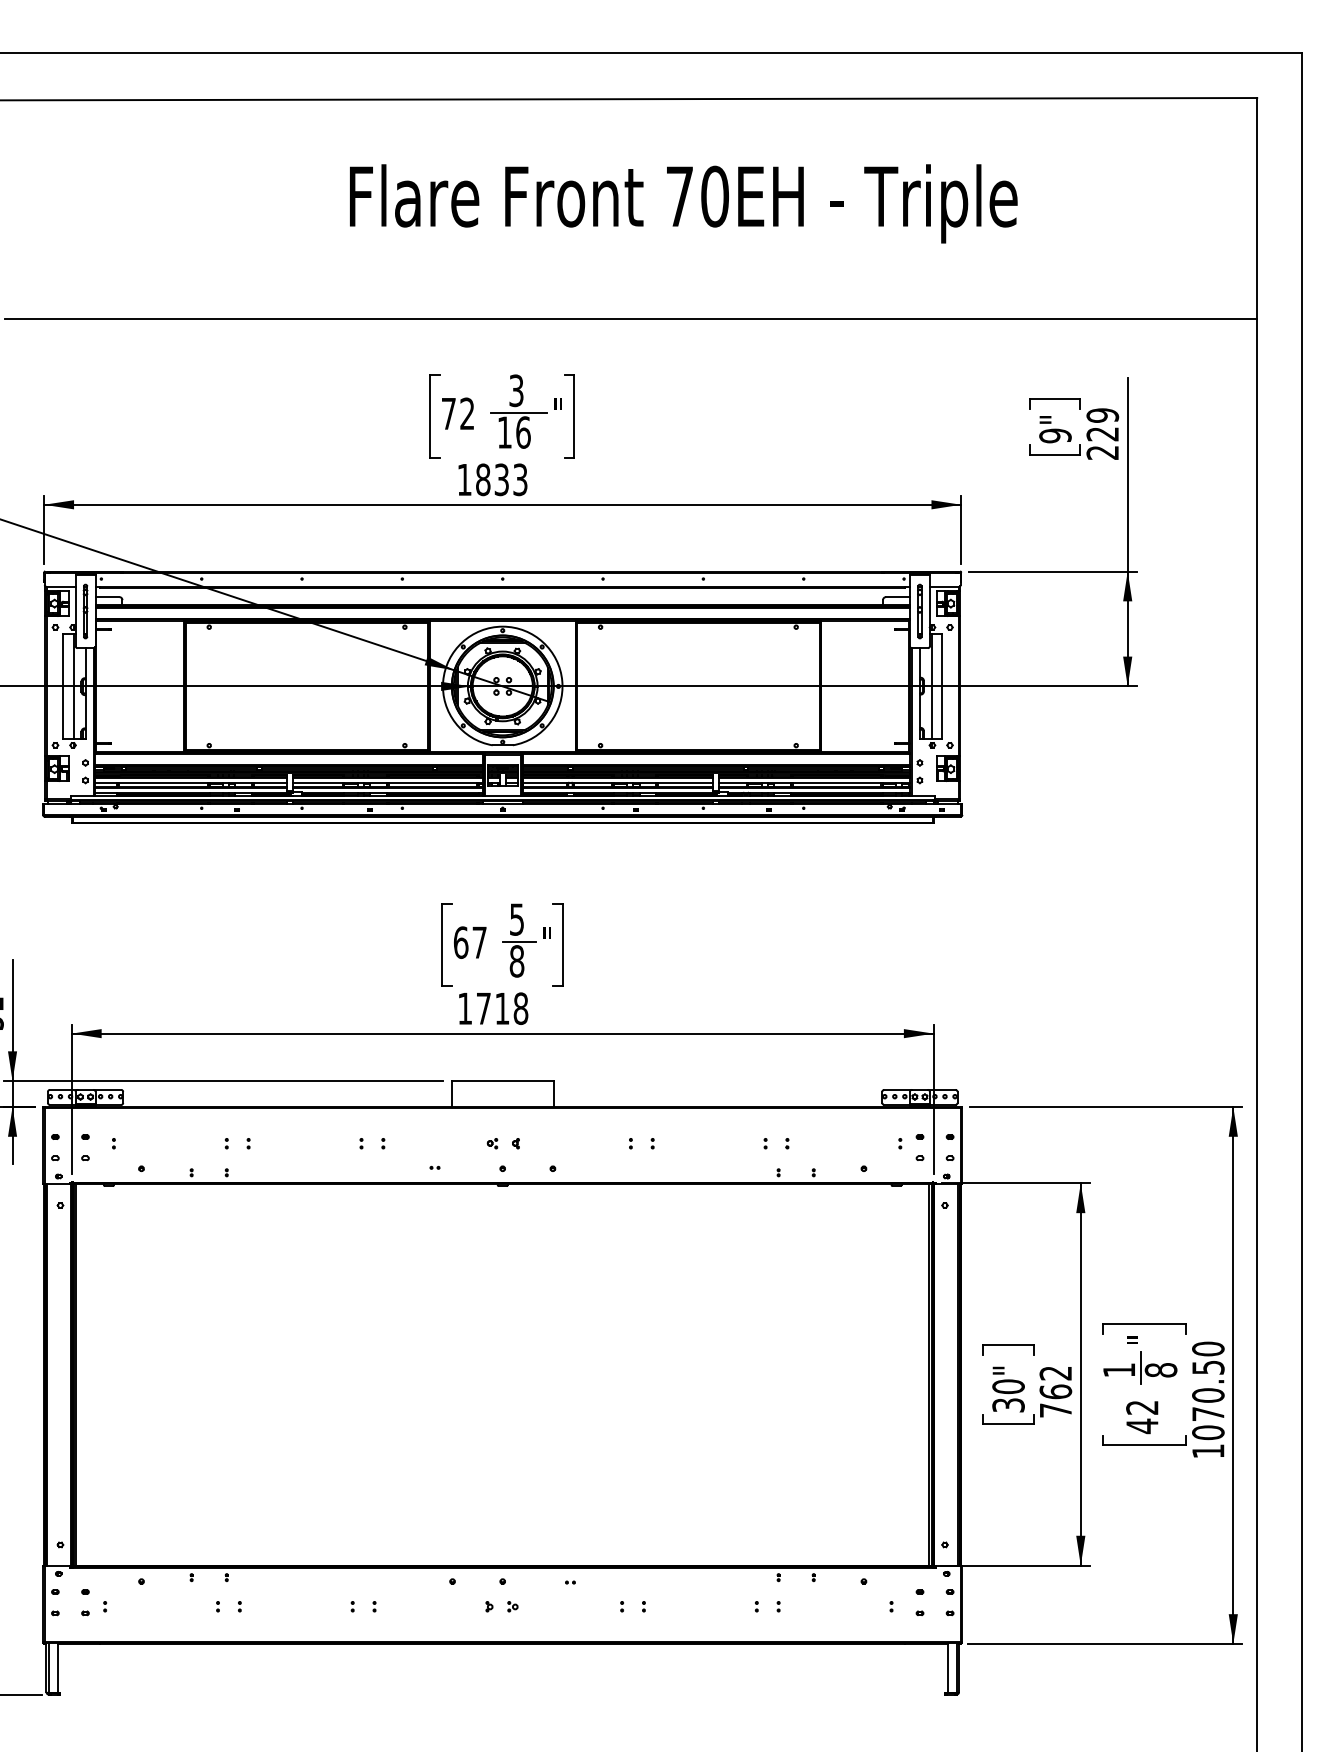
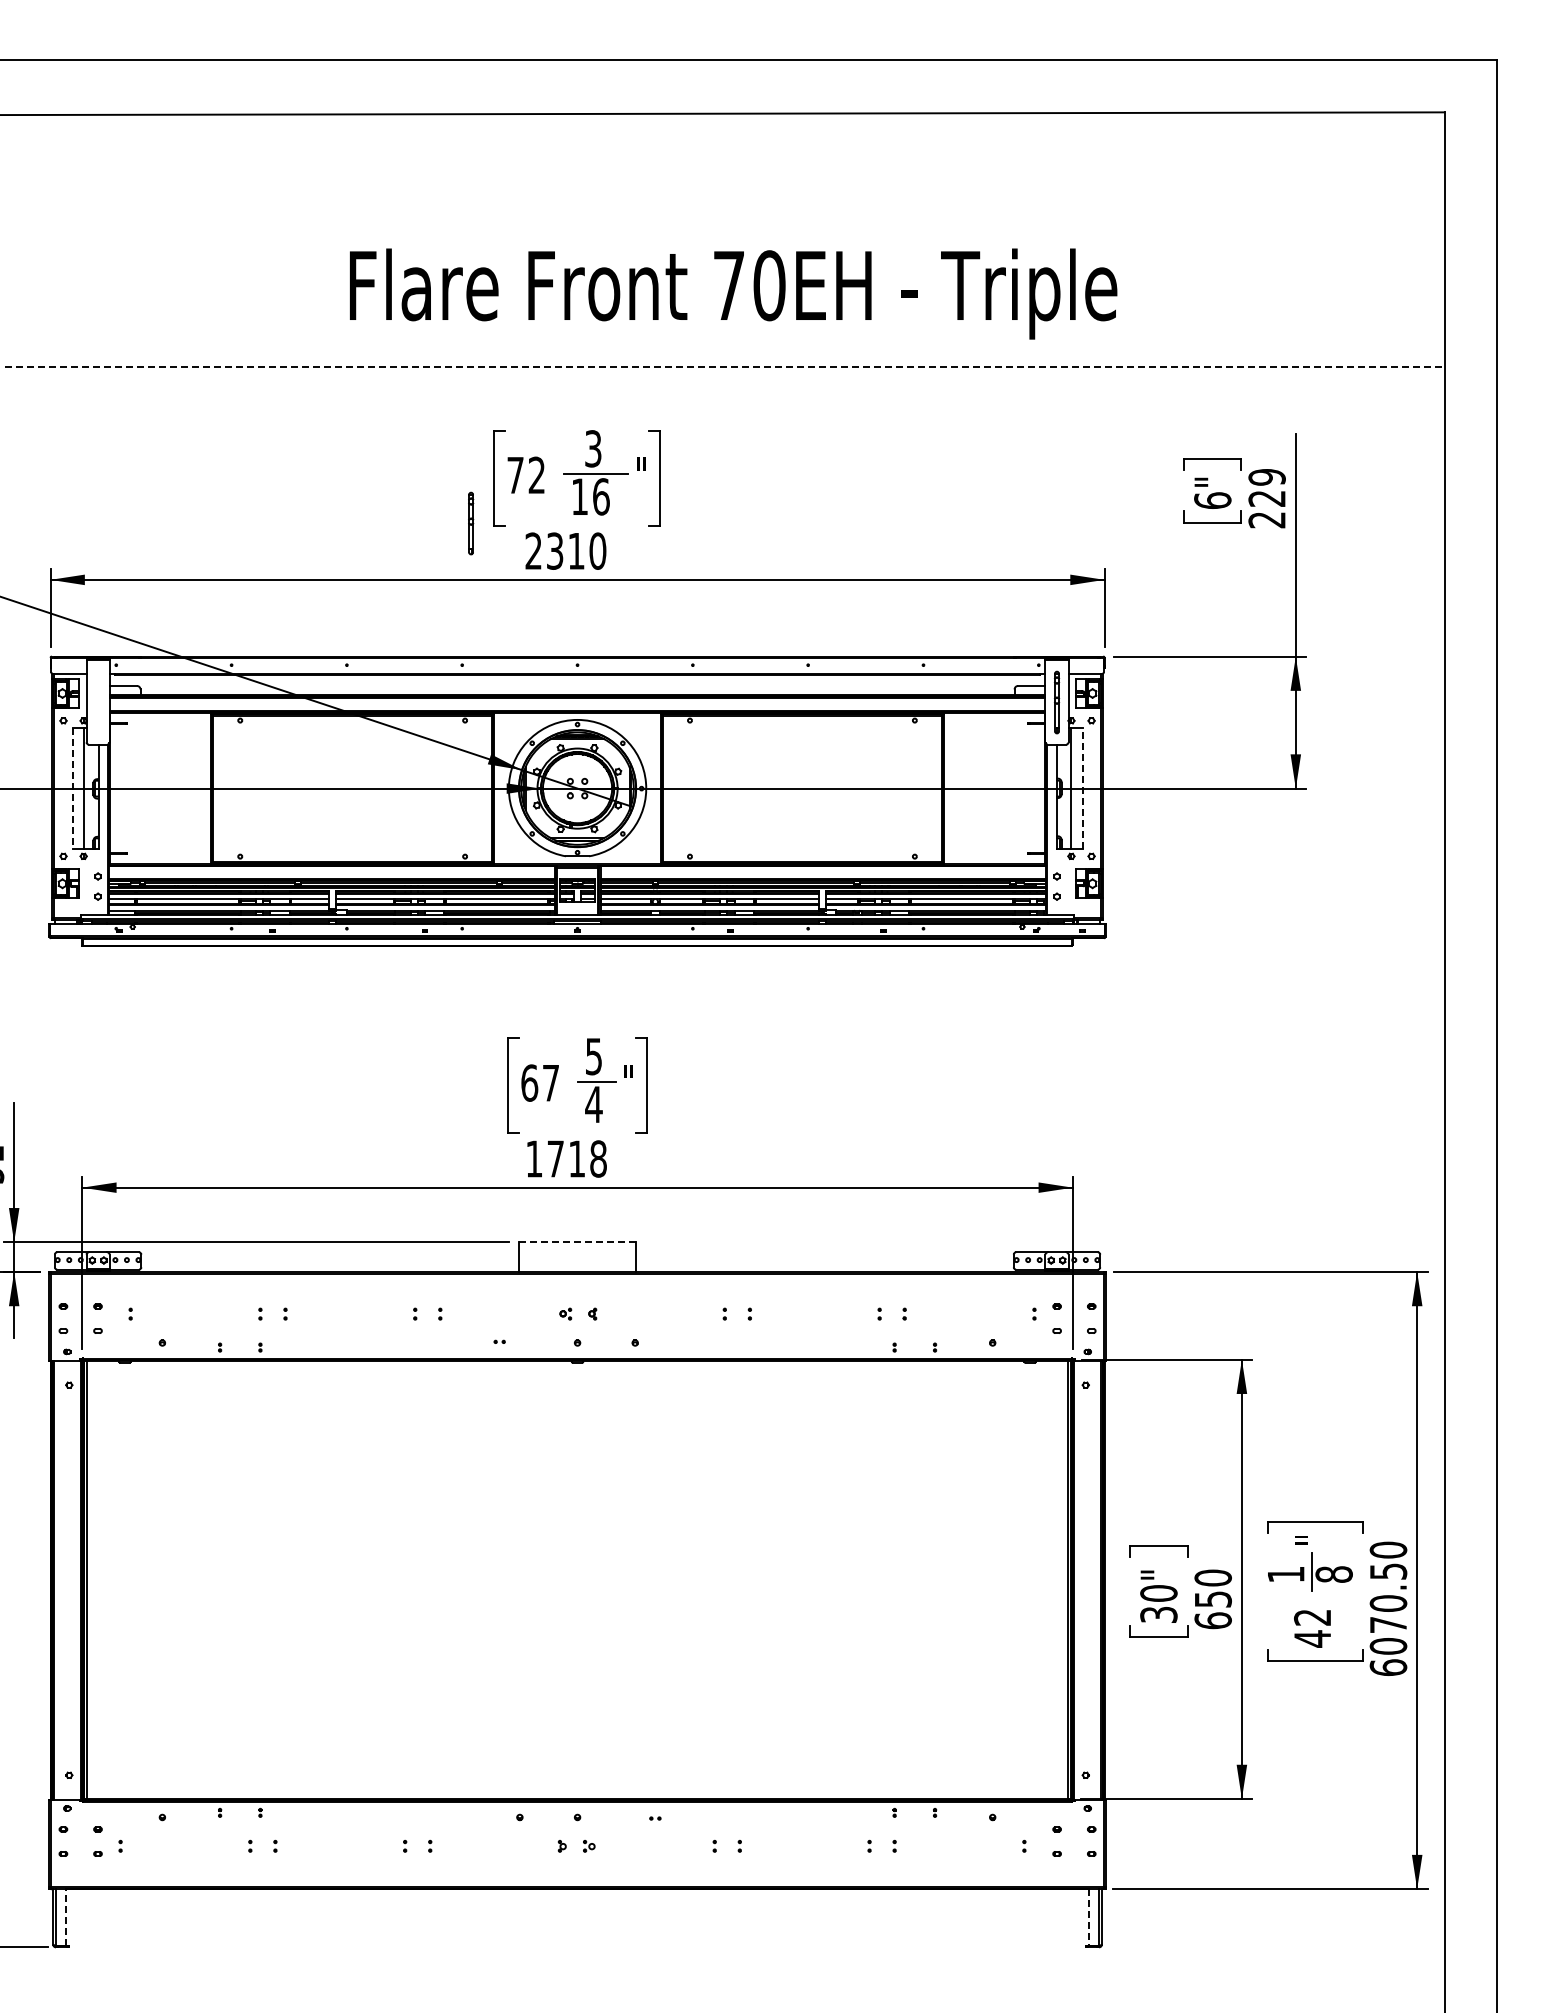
text: (683, 203) -> (733, 293), moved
line: (631, 319) -> (725, 366), solid -> dashed
text: (1055, 435) -> (1212, 500), 9" -> 6"
text: (492, 479) -> (565, 550), 1833 -> 2310
part: (85, 611) -> (471, 523), moved
line: (63, 686) -> (72, 788), solid -> dashed
line: (942, 686) -> (1082, 788), solid -> dashed
text: (516, 961) -> (593, 1104), 8 -> 4
line: (502, 1081) -> (577, 1242), solid -> dashed
text: (1055, 1391) -> (1212, 1599), 762 -> 650
text: (1208, 1451) -> (1388, 1667), 1070.50 -> 6070.50
line: (58, 1668) -> (66, 1917), solid -> dashed
line: (947, 1668) -> (1088, 1917), solid -> dashed

